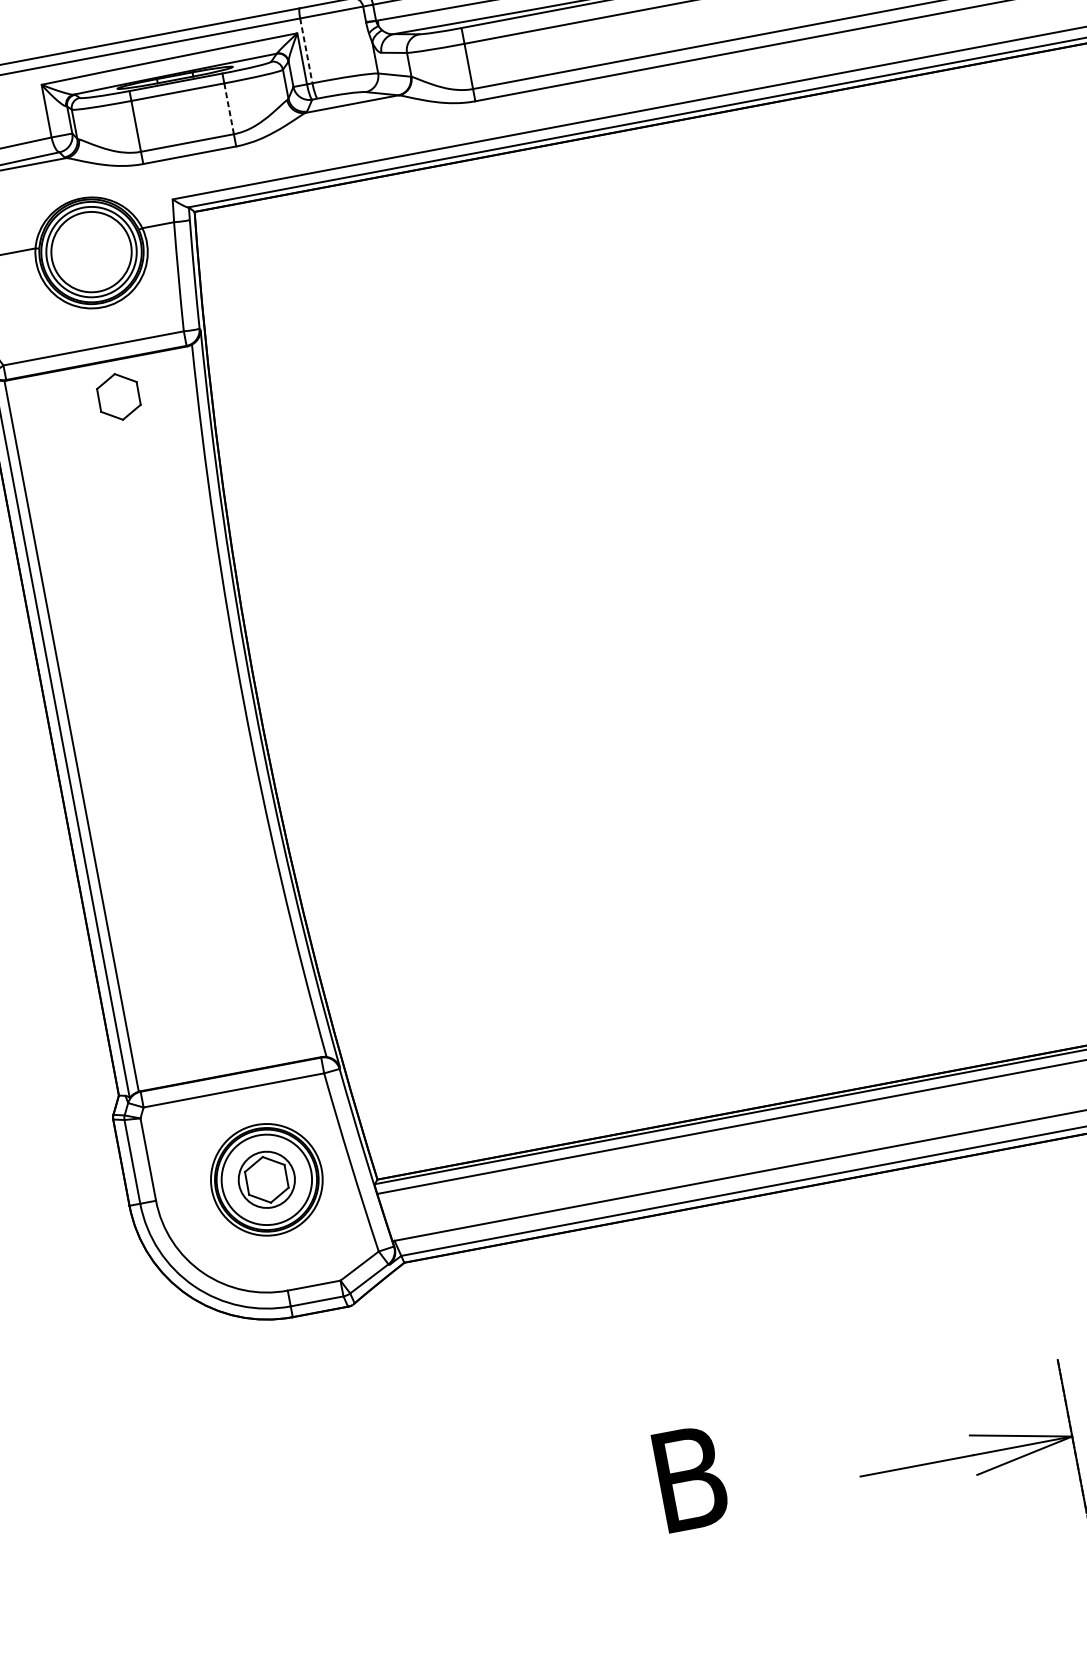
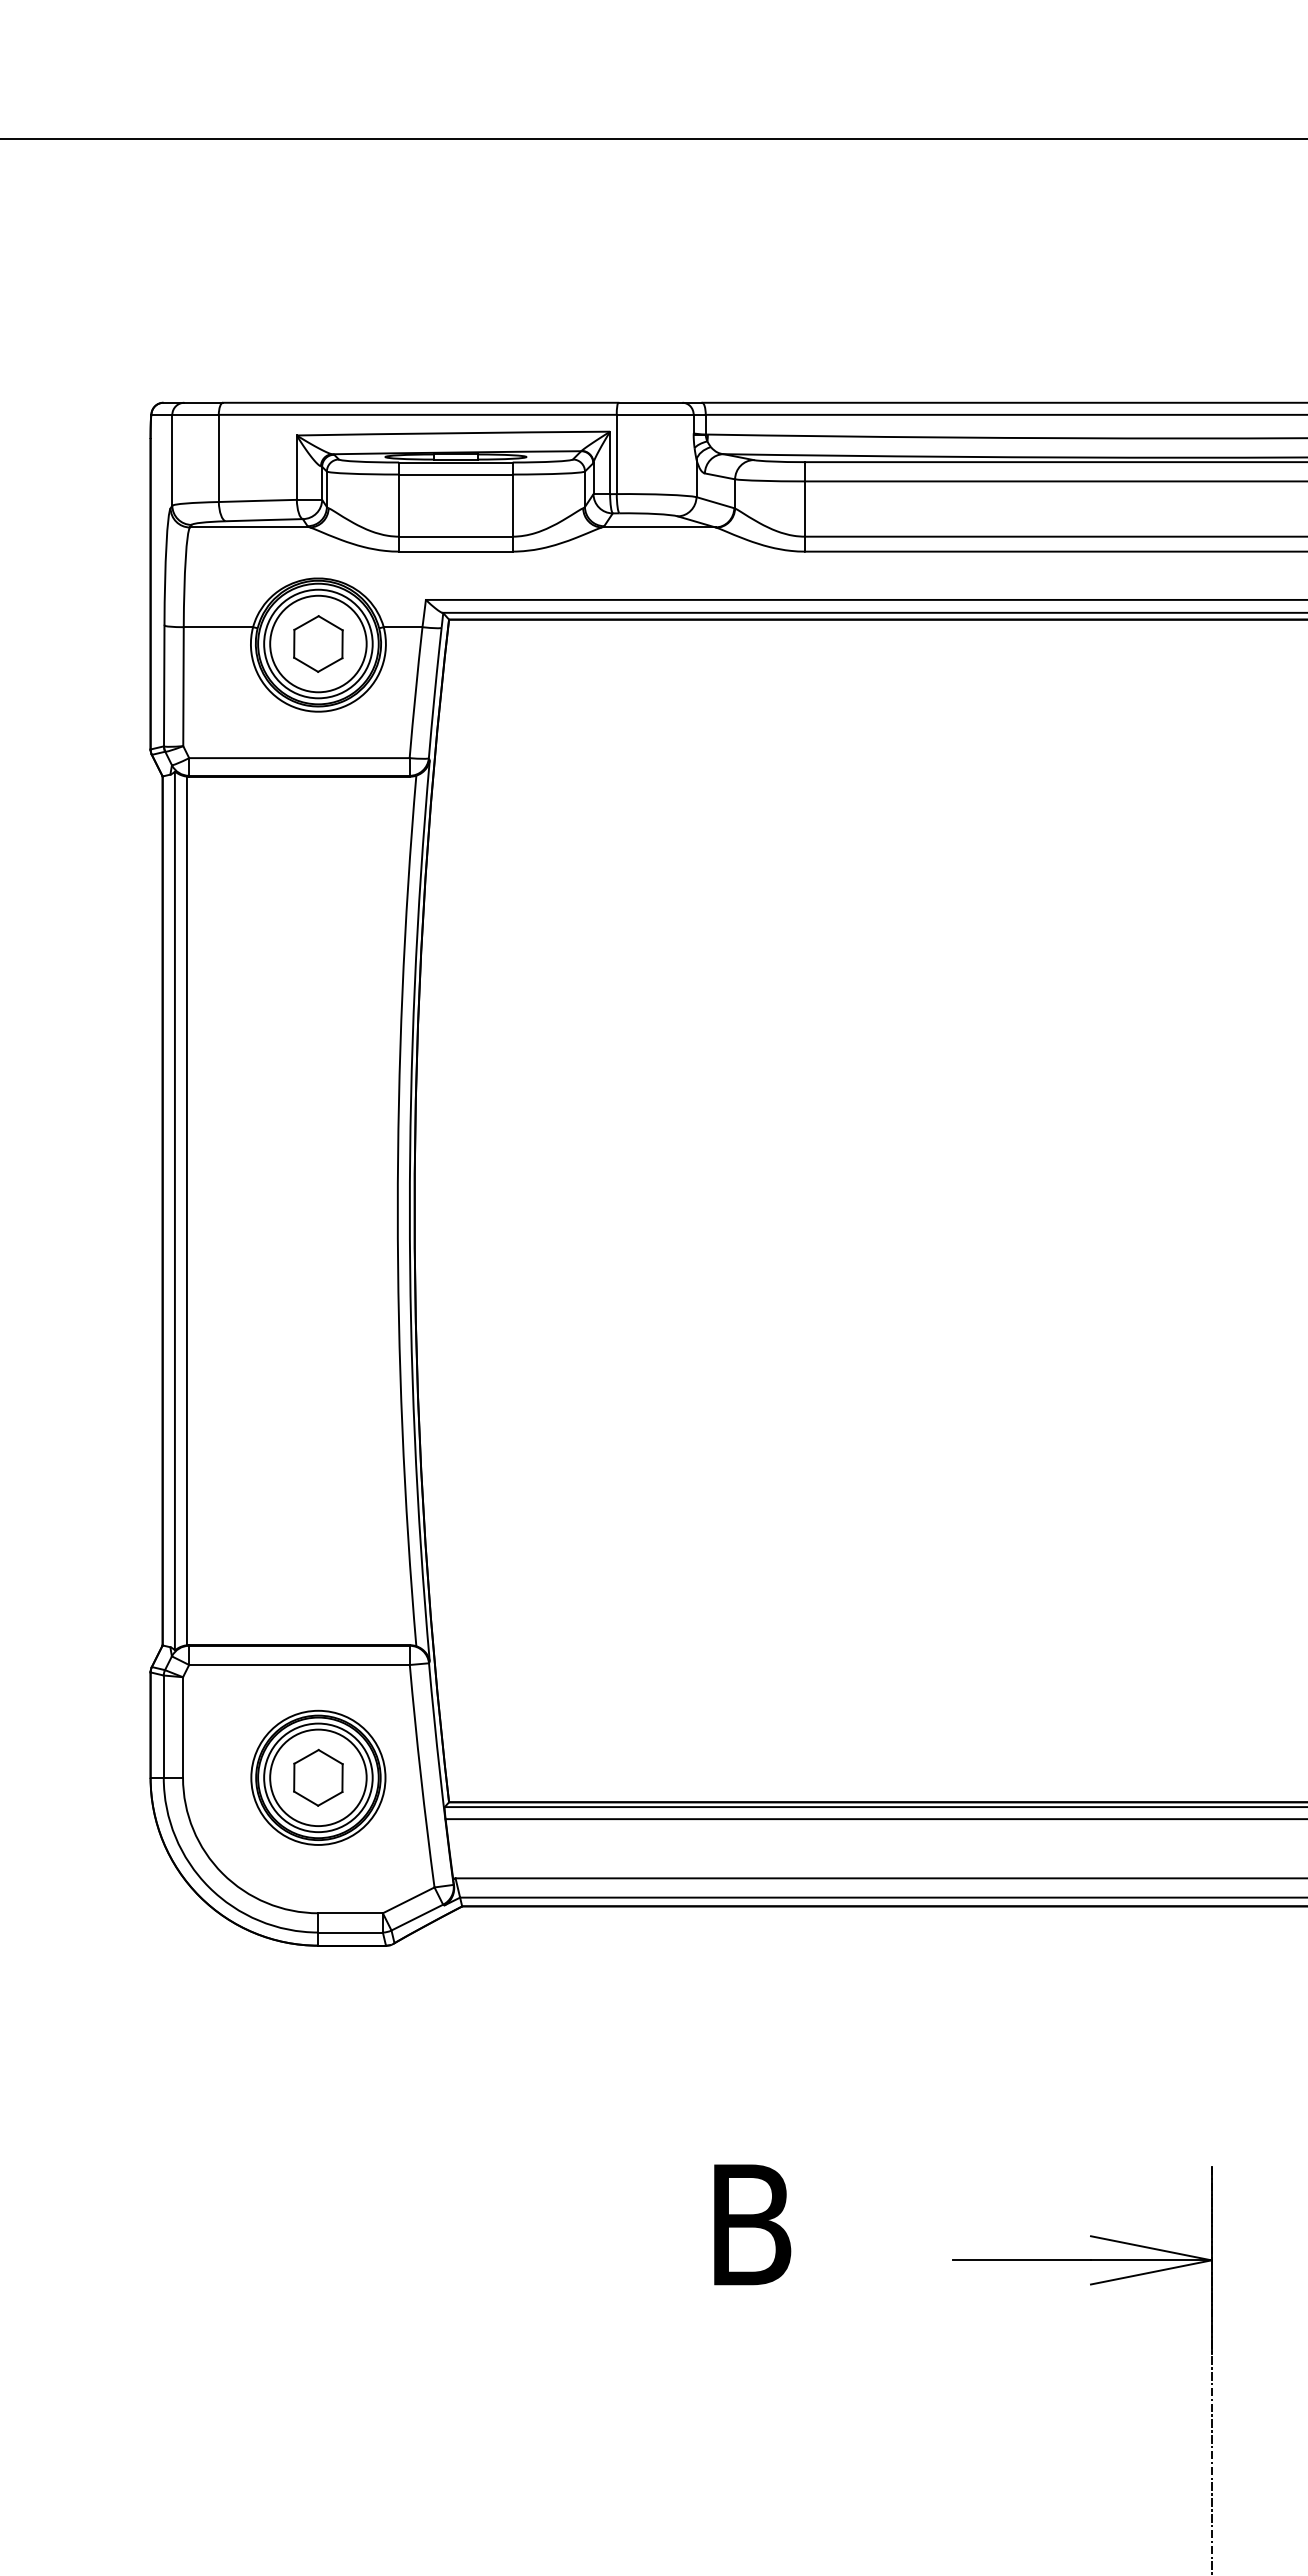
line: (306, 50) -> (616, 454), dashed -> solid
line: (229, 109) -> (512, 506), dashed -> solid
part: (118, 396) -> (318, 643), moved
circle: (266, 1179) -> (318, 1777), size x1.43

